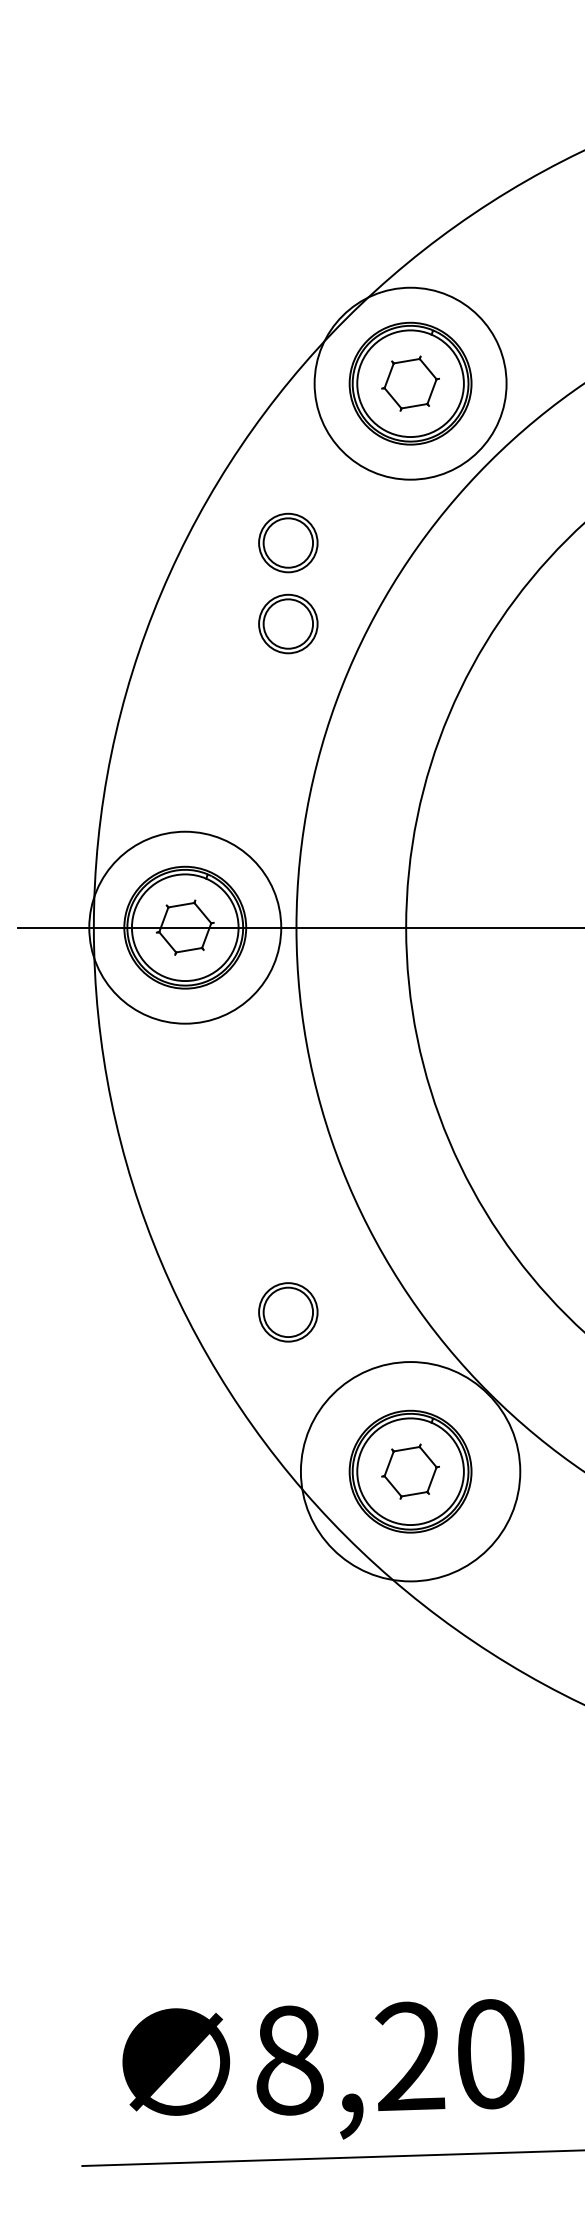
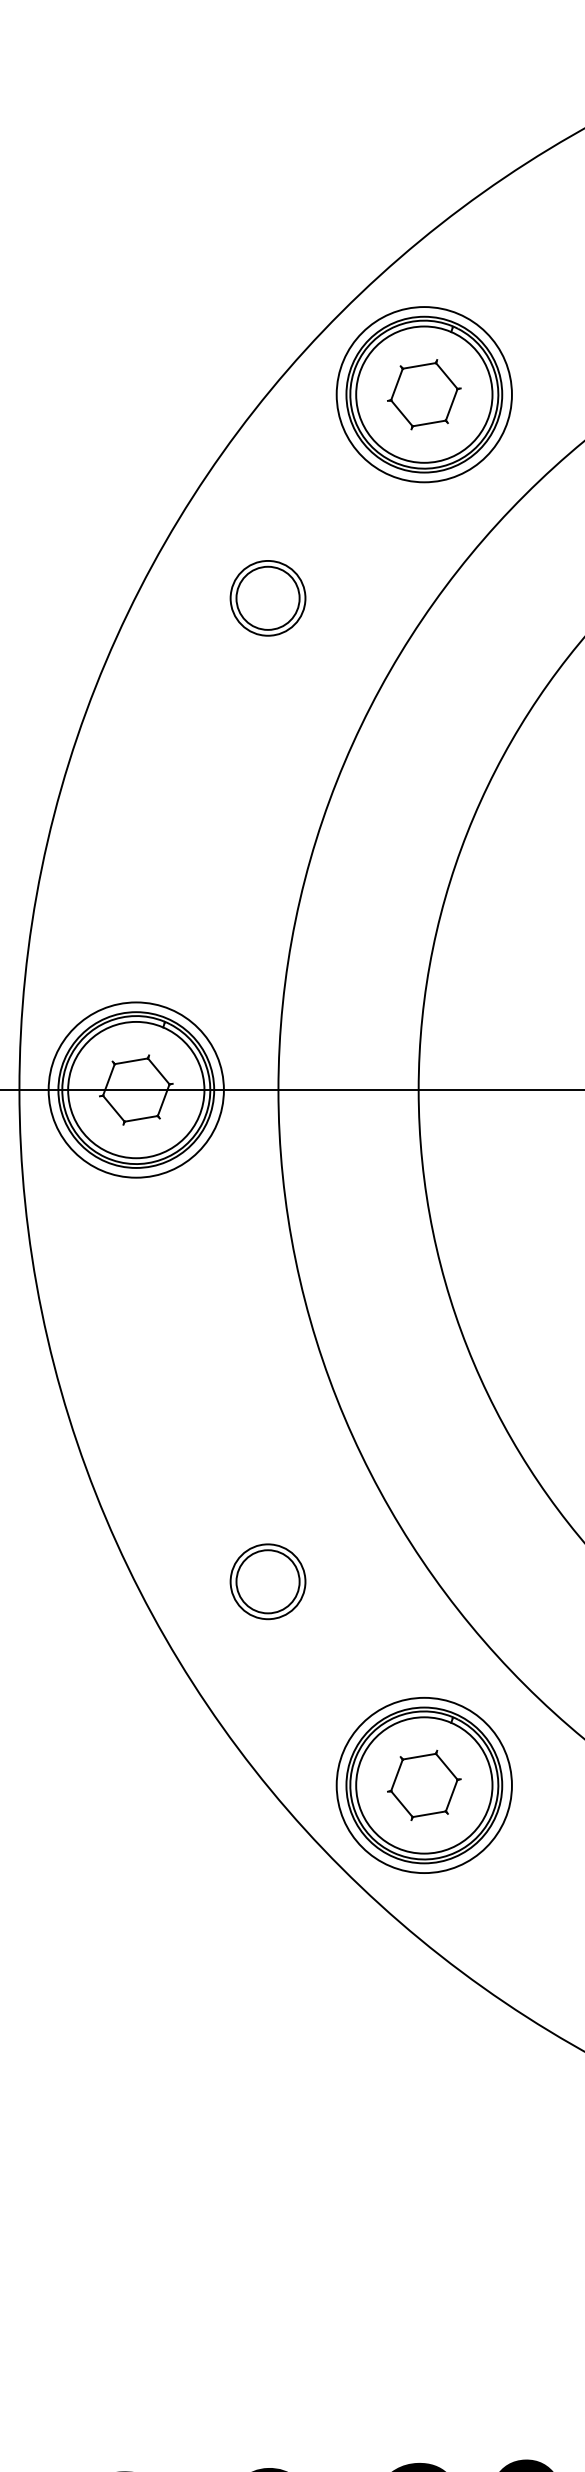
circle: (410, 383) -> (424, 394), size x0.71
part: (288, 623) -> (268, 701), removed
circle: (184, 927) -> (135, 1089), size x0.71
circle: (410, 1471) -> (424, 1785), size x0.62

